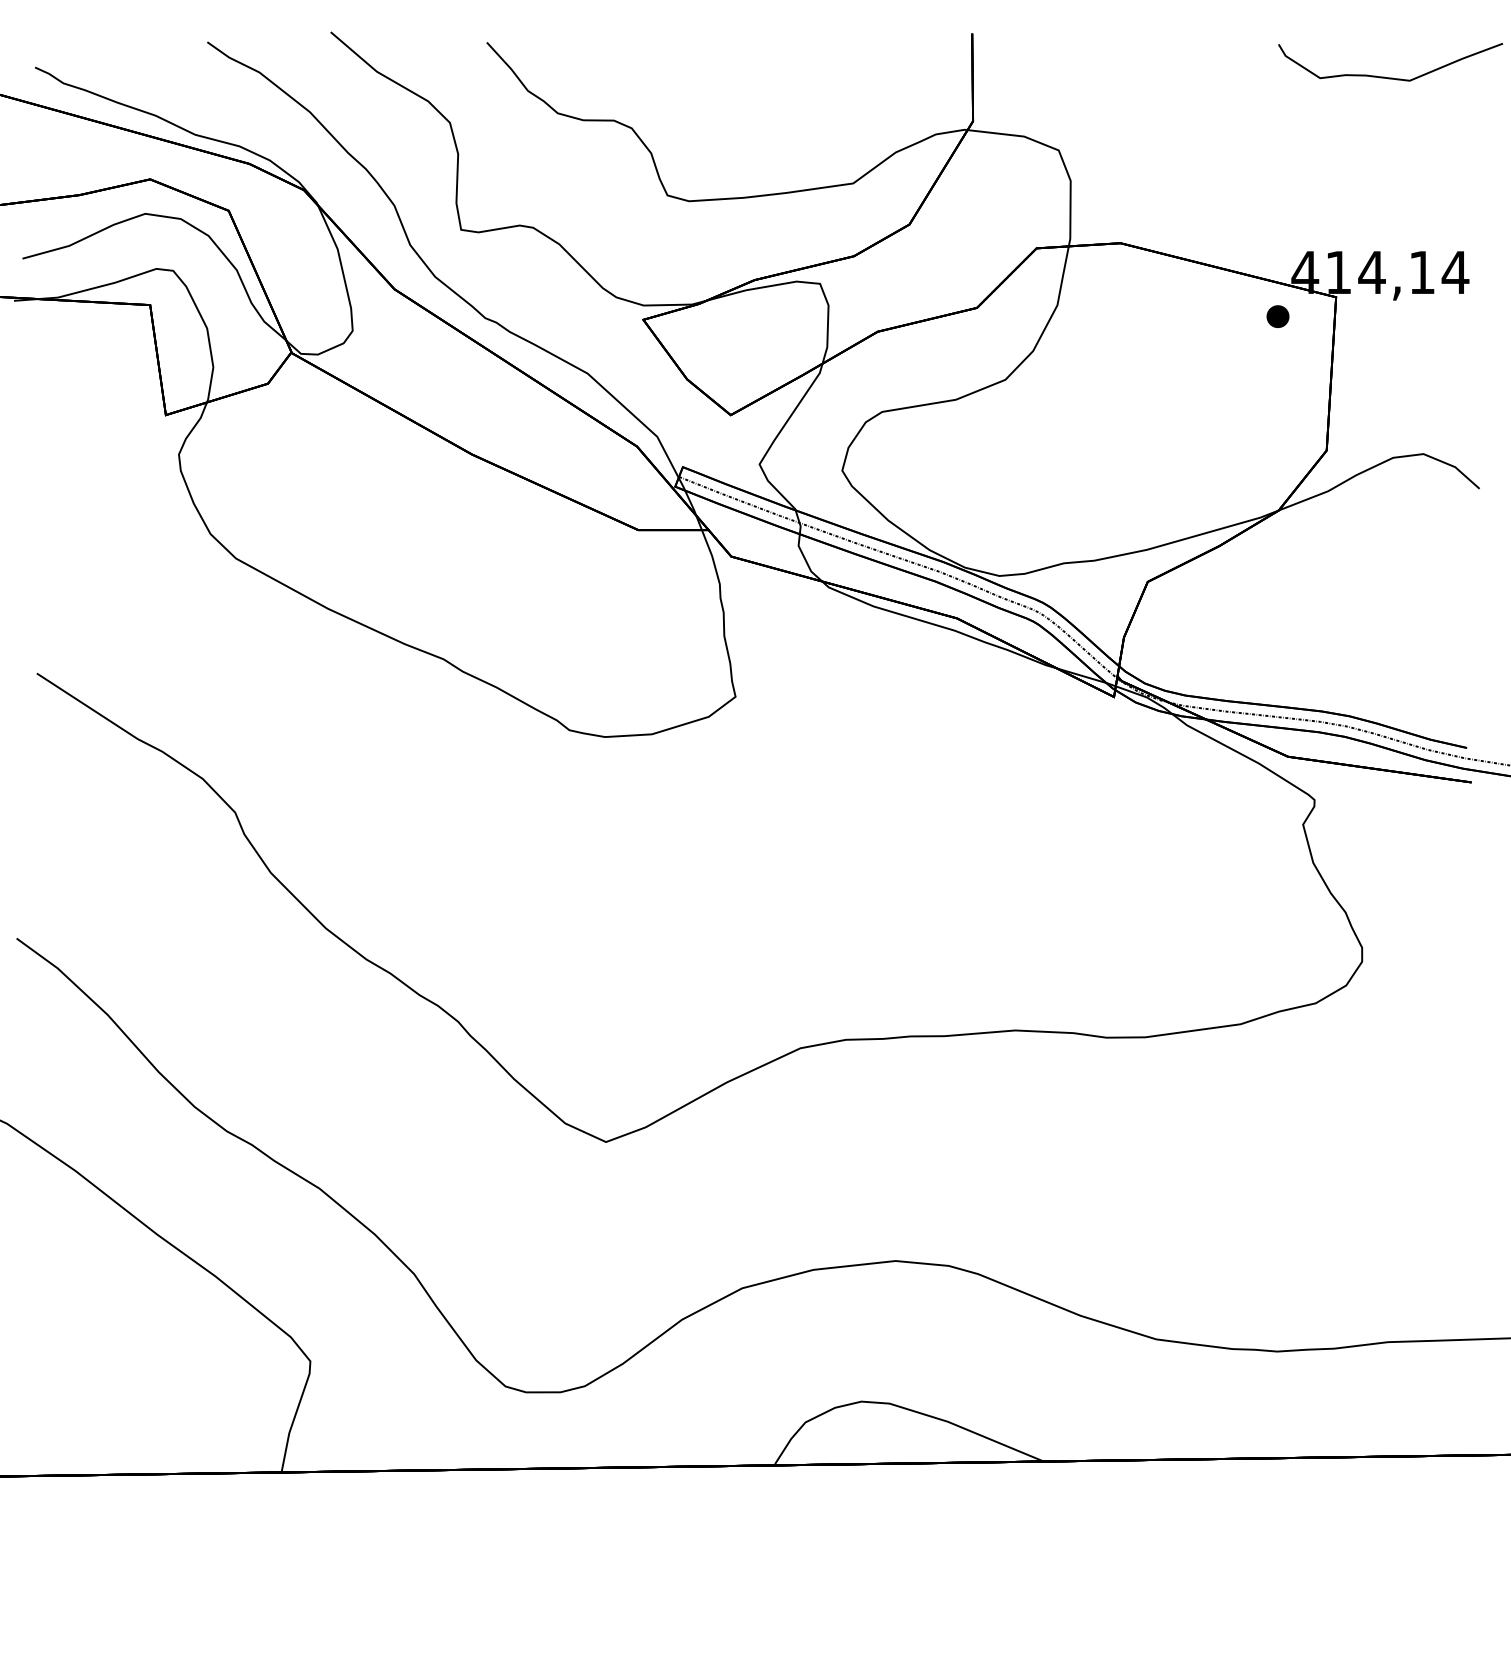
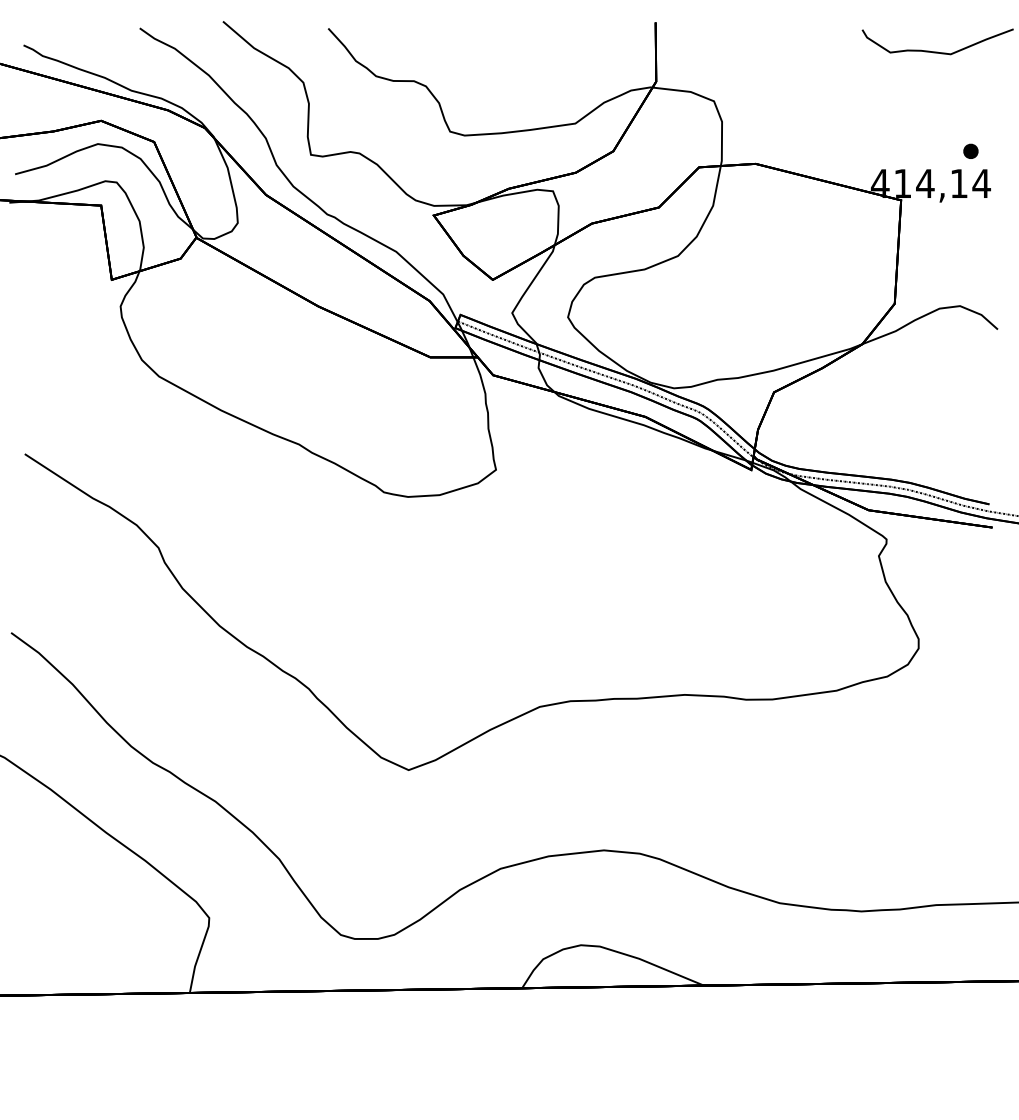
part: (1277, 315) -> (970, 150), moved

